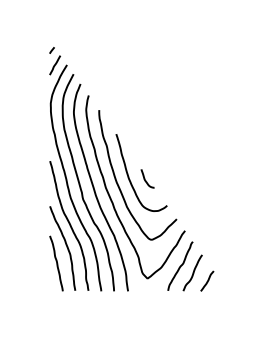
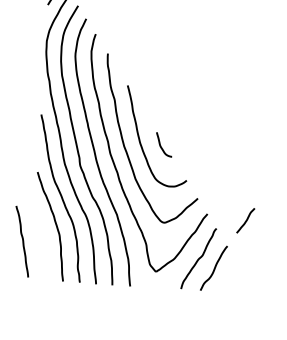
line: (56, 263) -> (22, 241), moved
curve: (207, 280) -> (245, 219), moved

